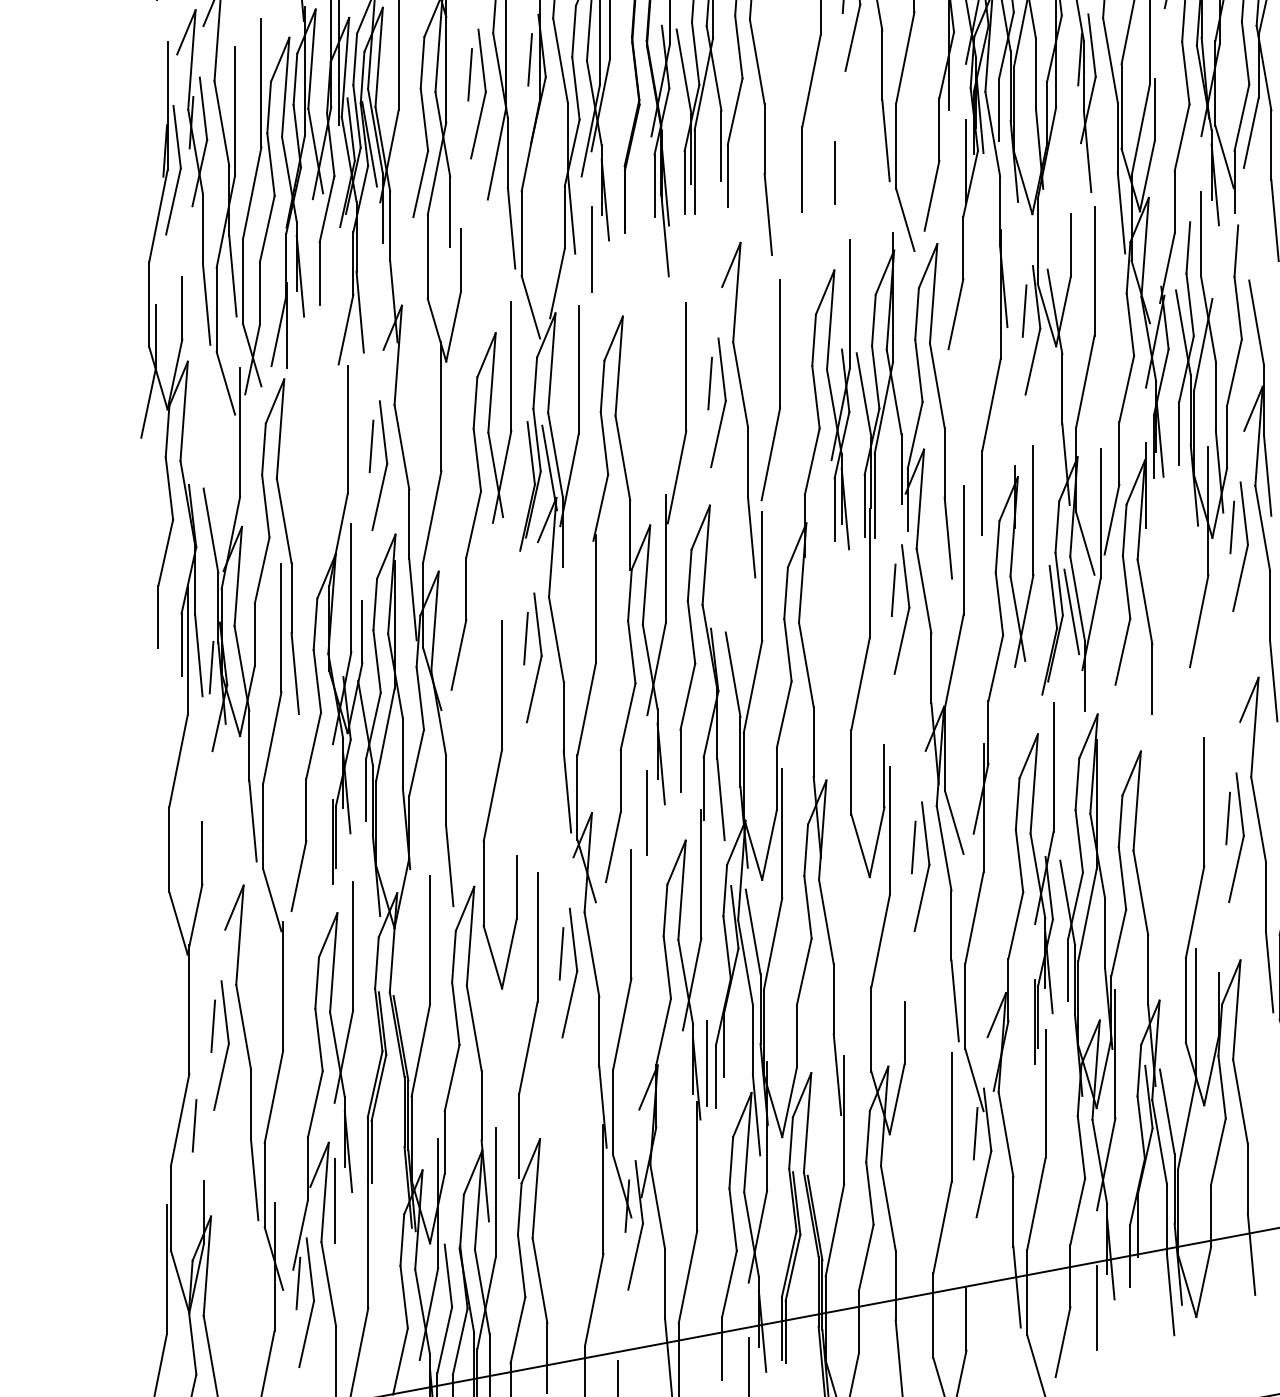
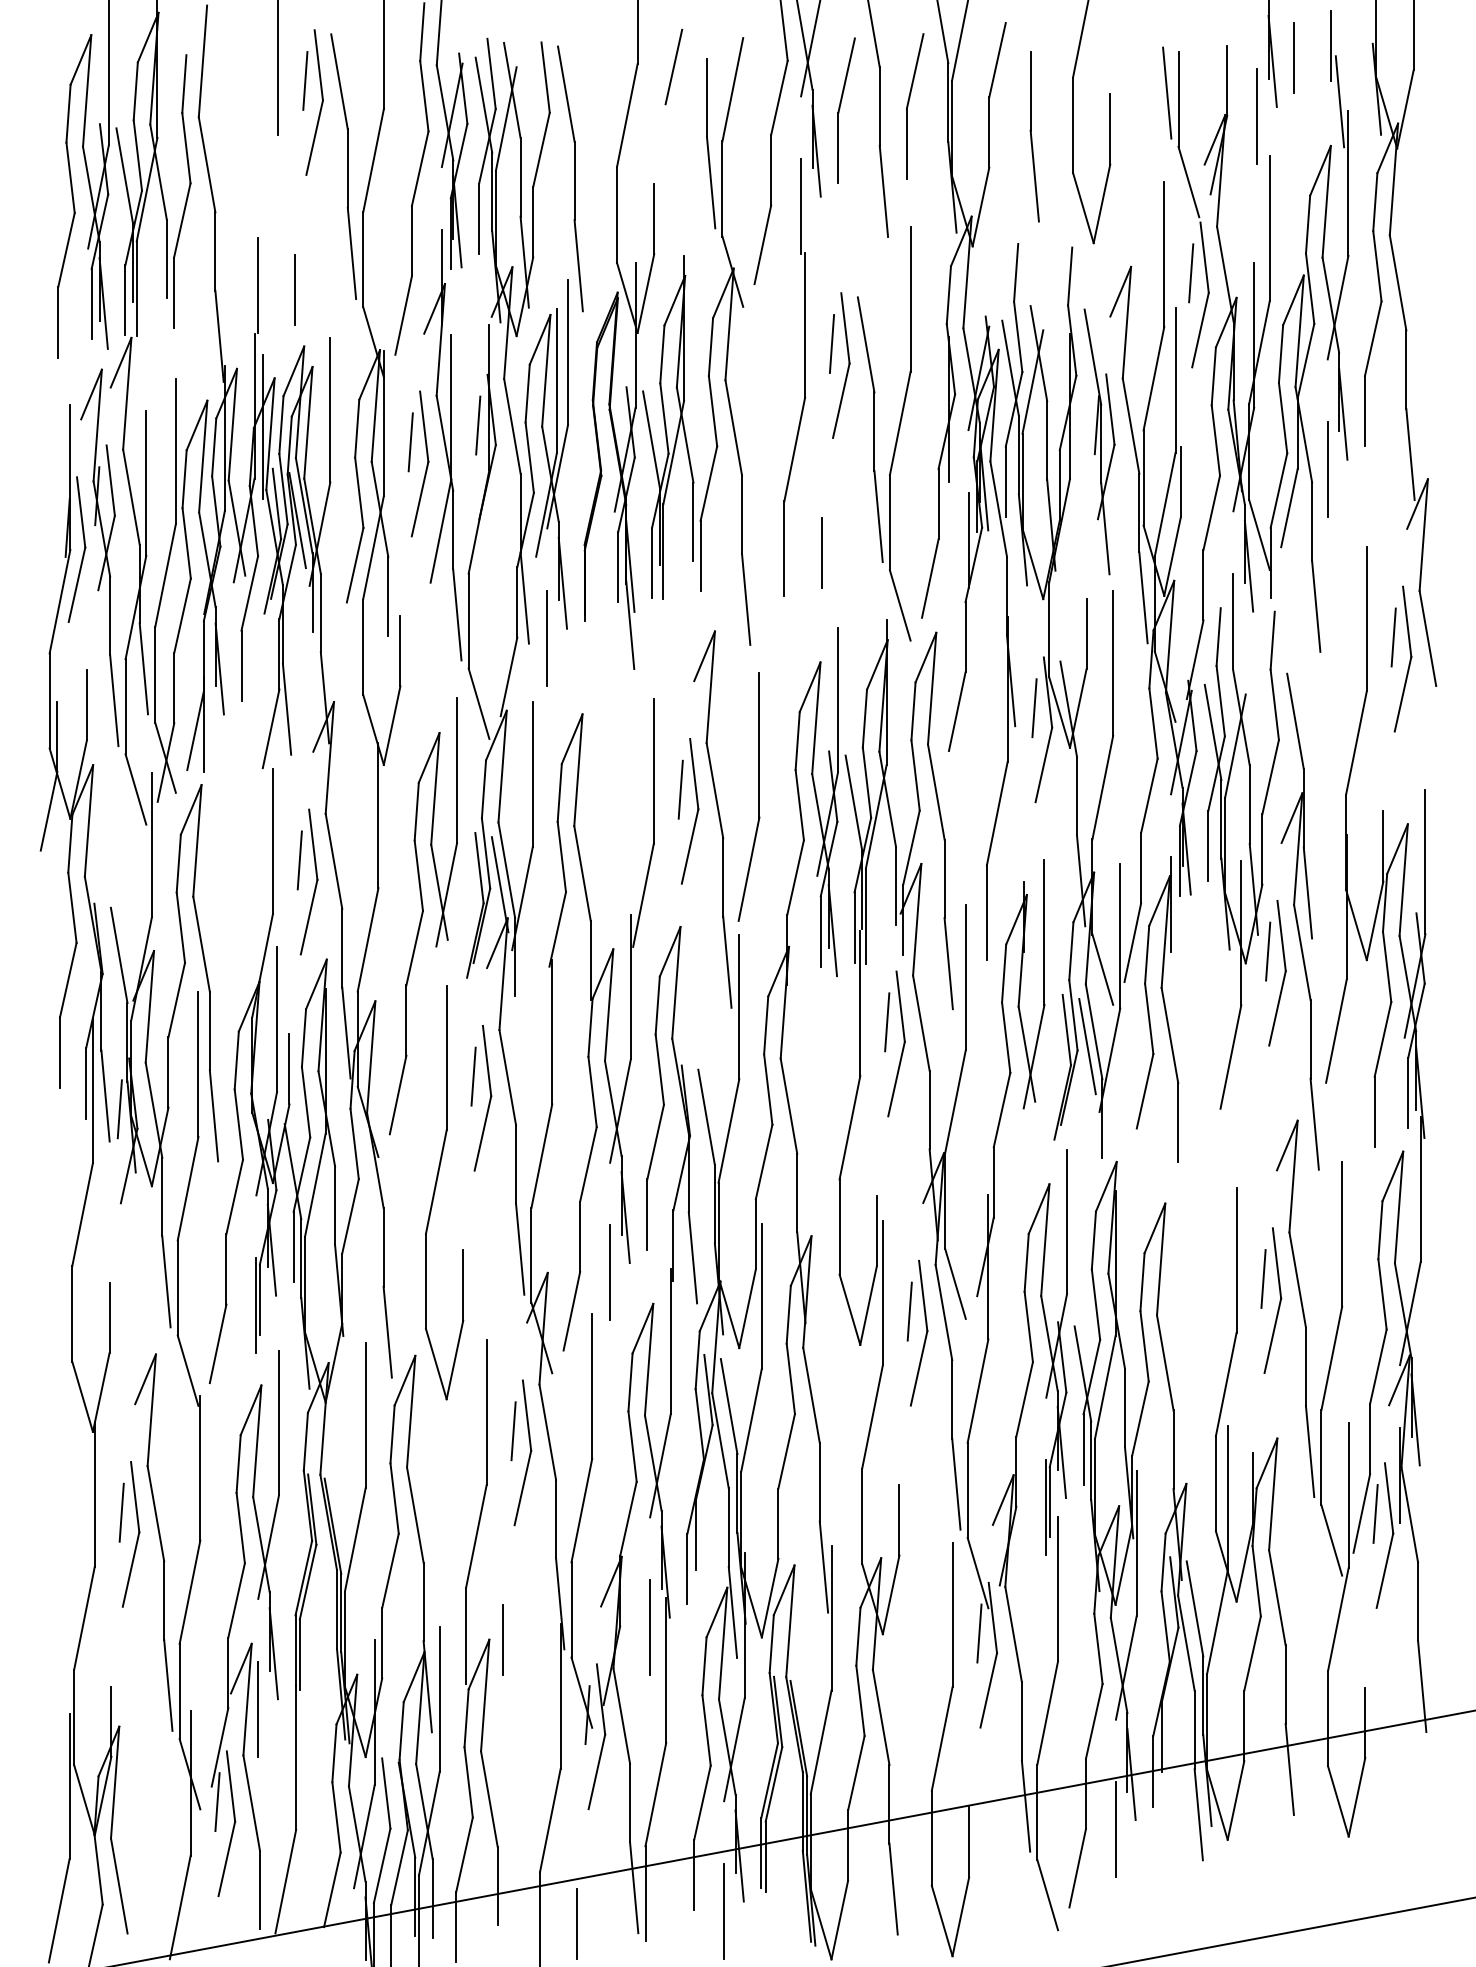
part: (492, 804) -> (435, 1192), moved
line: (706, 1063) -> (649, 1627), moved
line: (194, 1125) -> (100, 1624), removed
line: (552, 1138) -> (503, 1639), added

